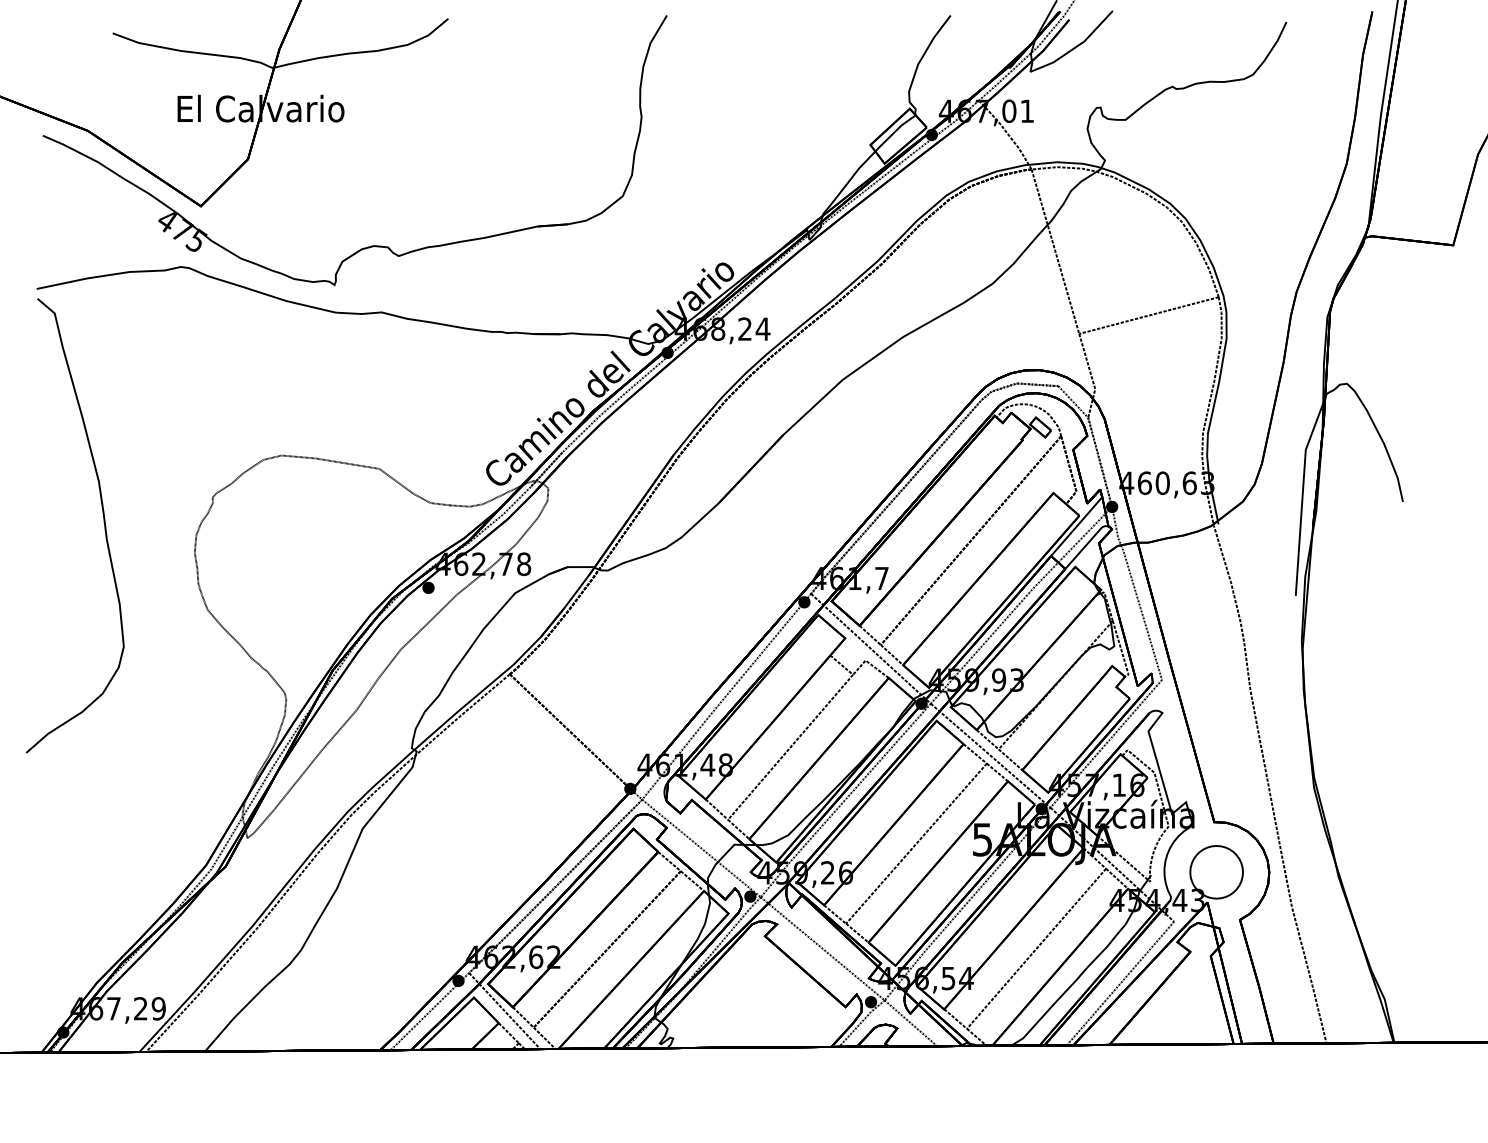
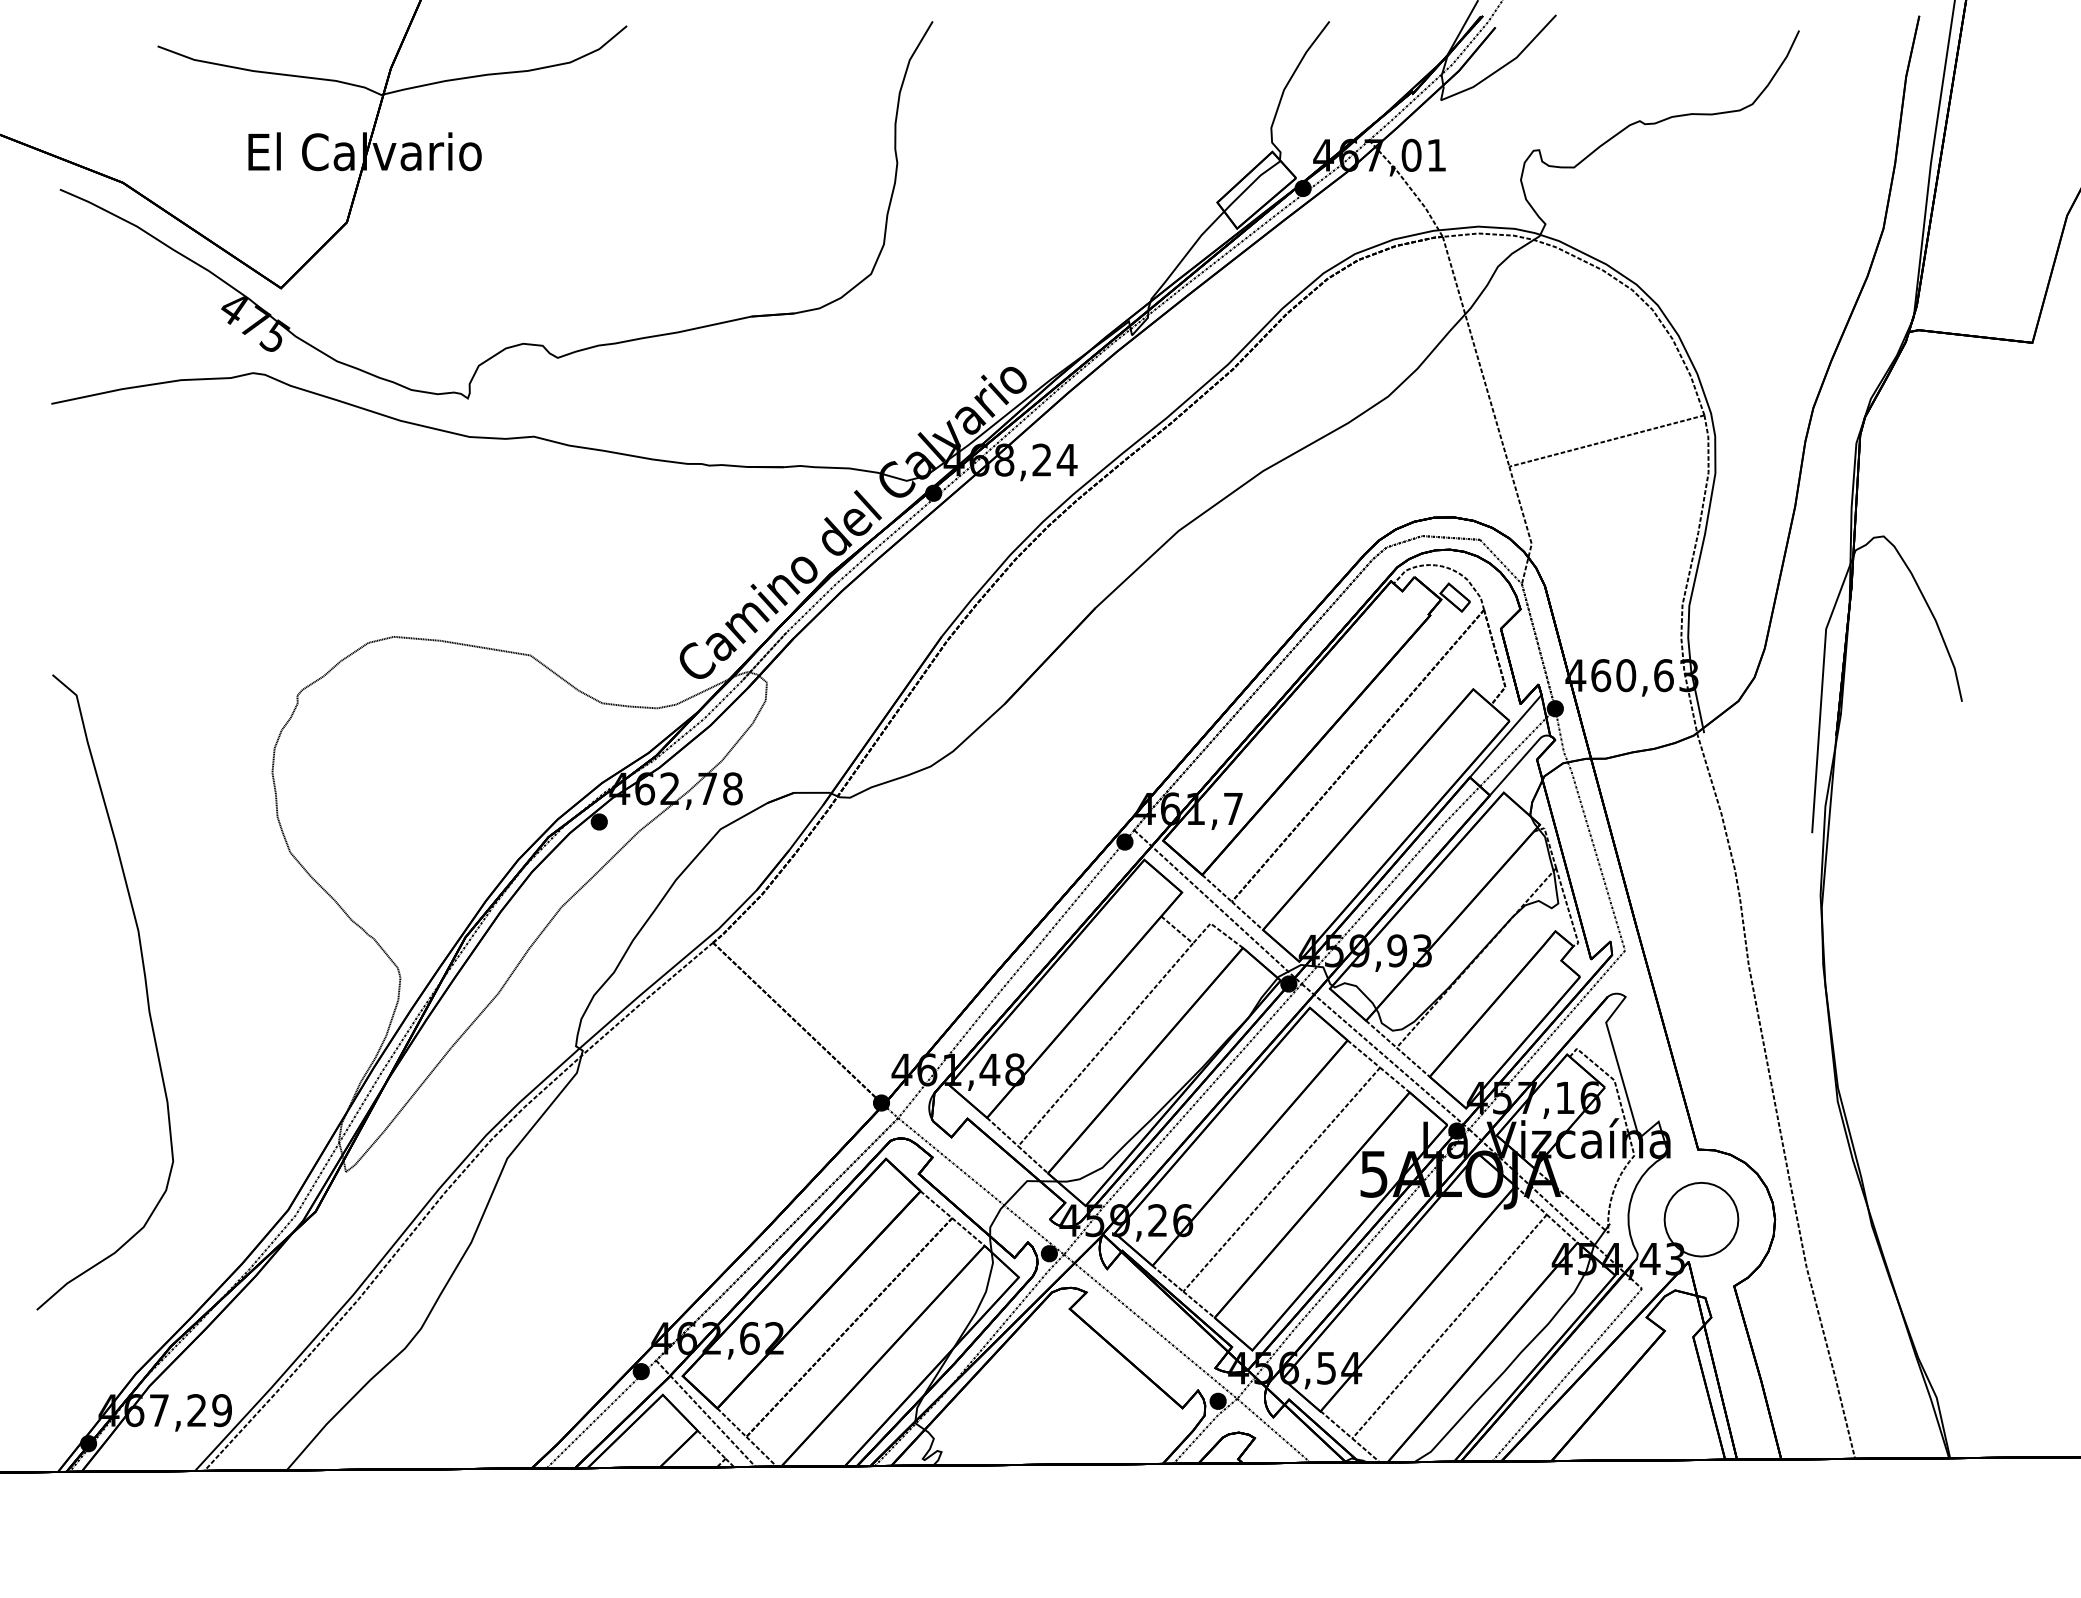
curve: (103, 522) -> (144, 987), moved

